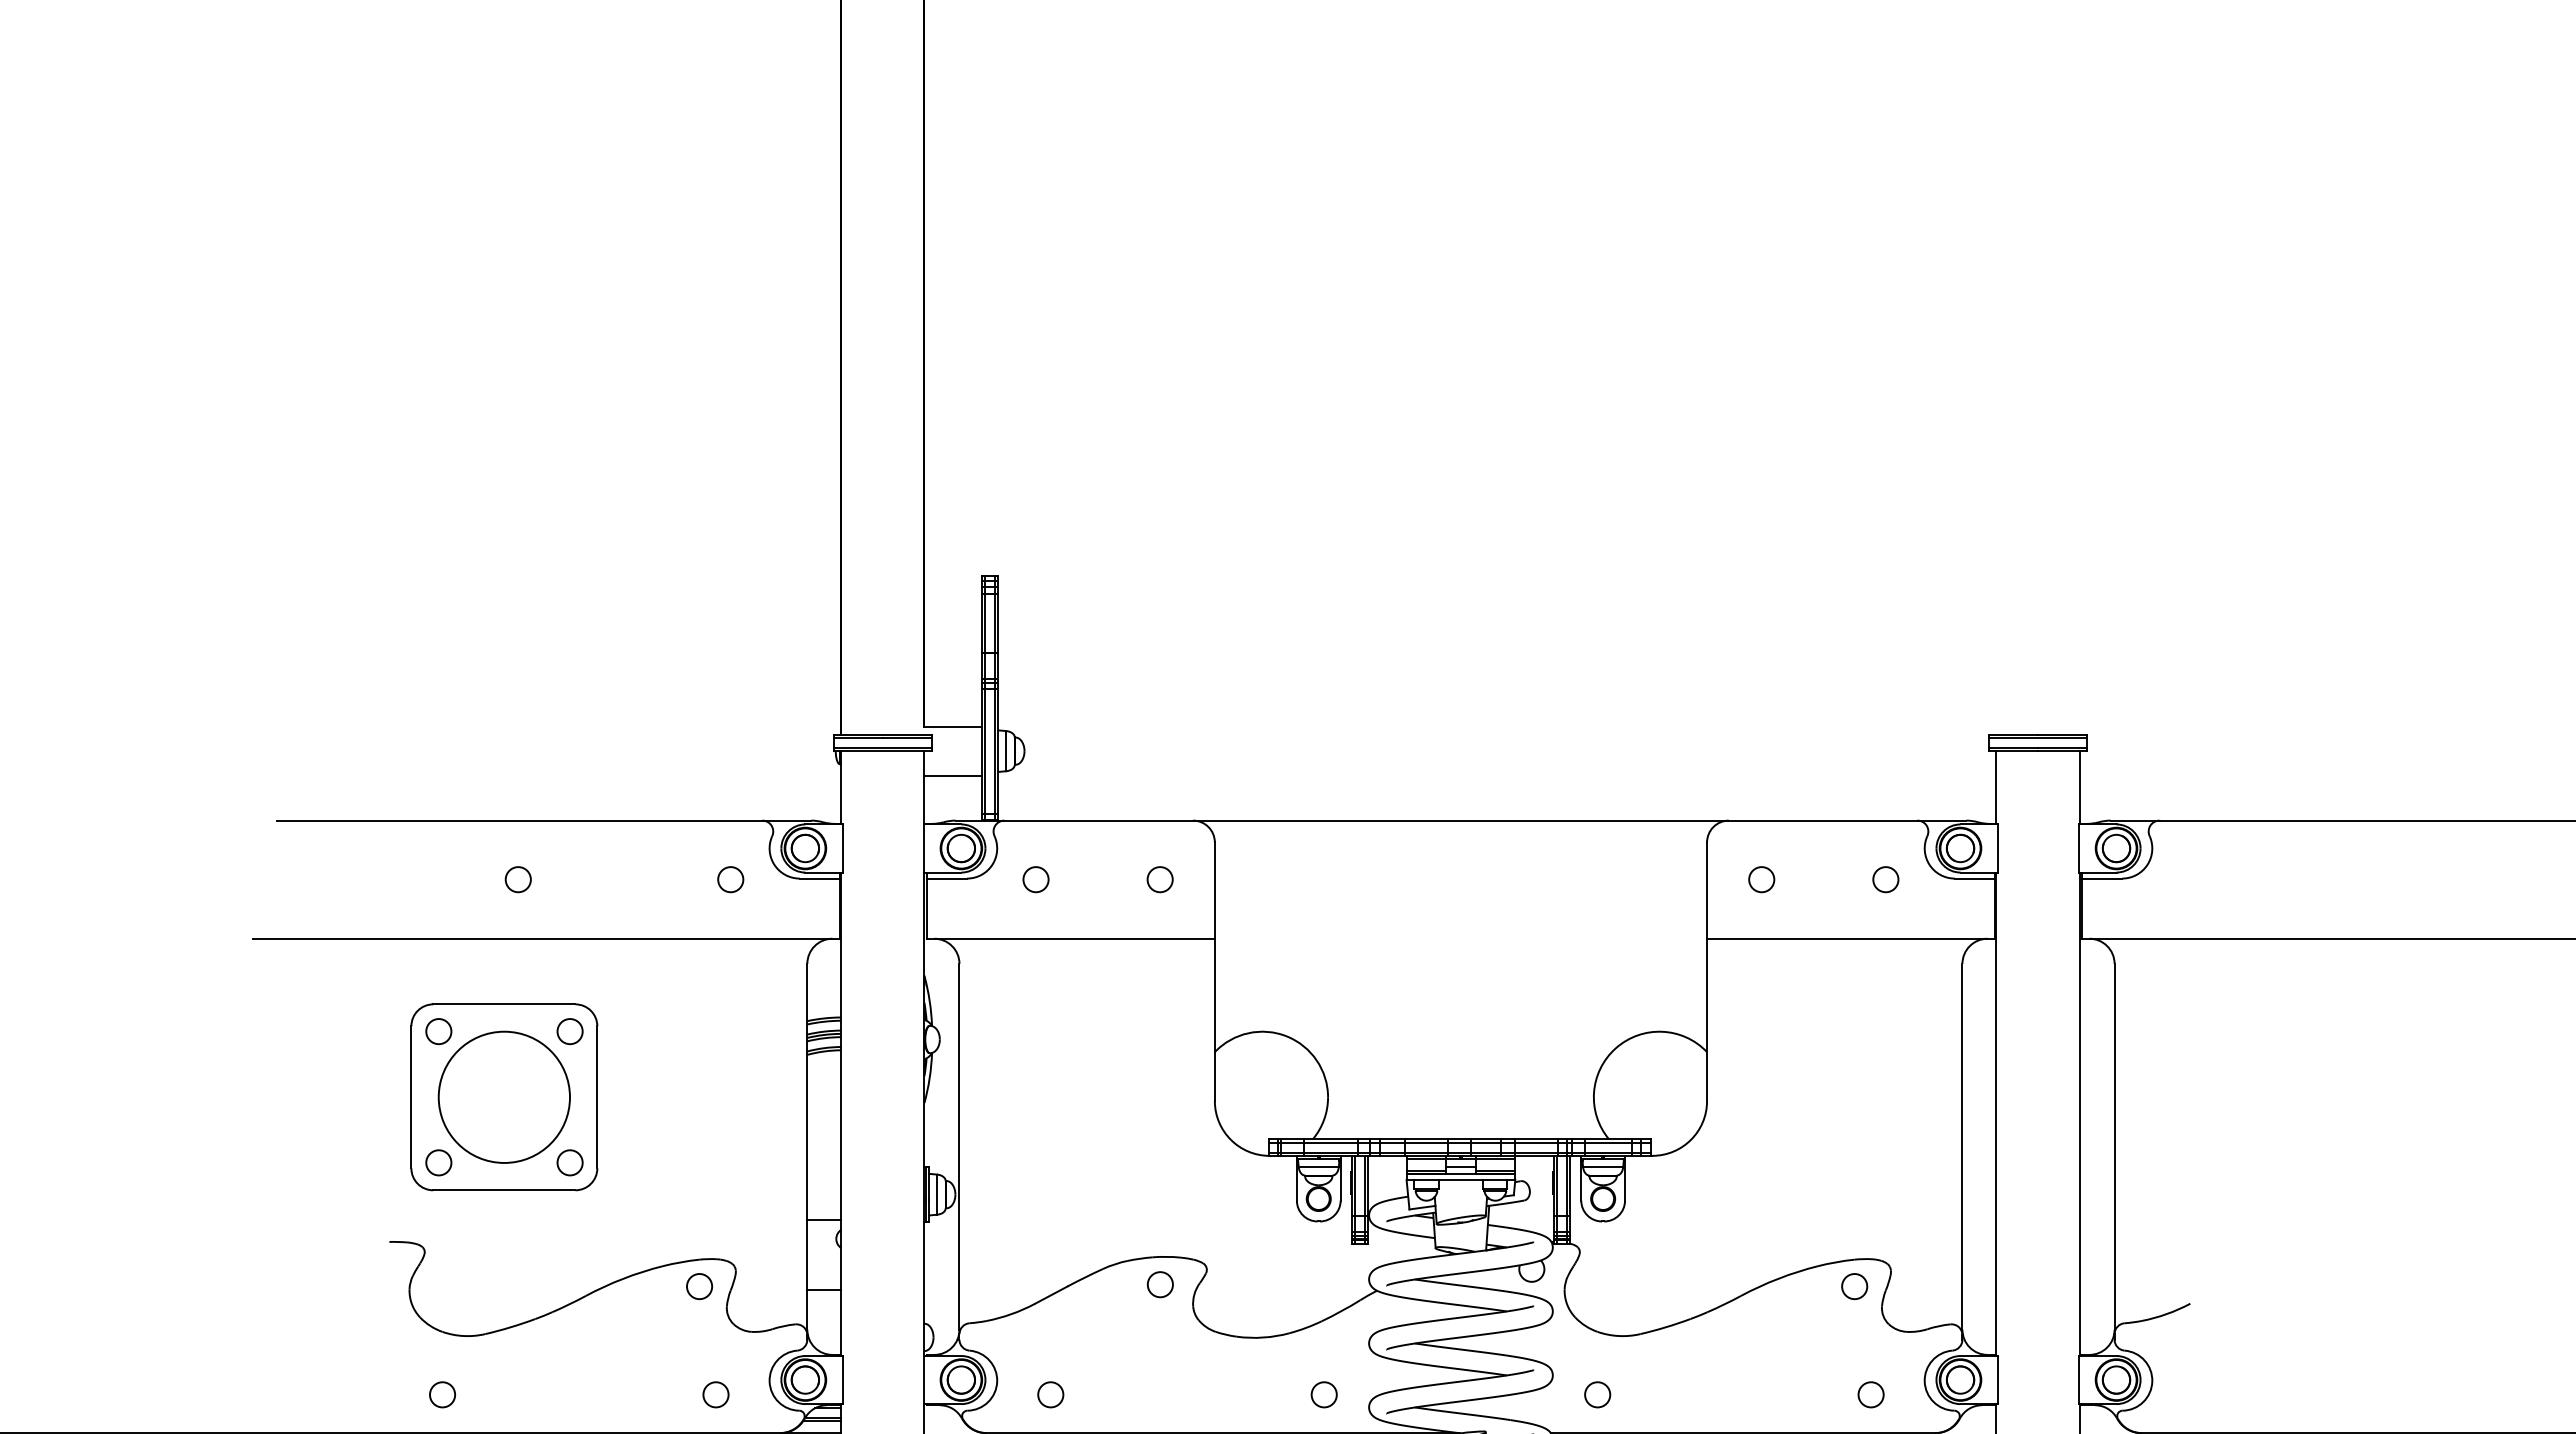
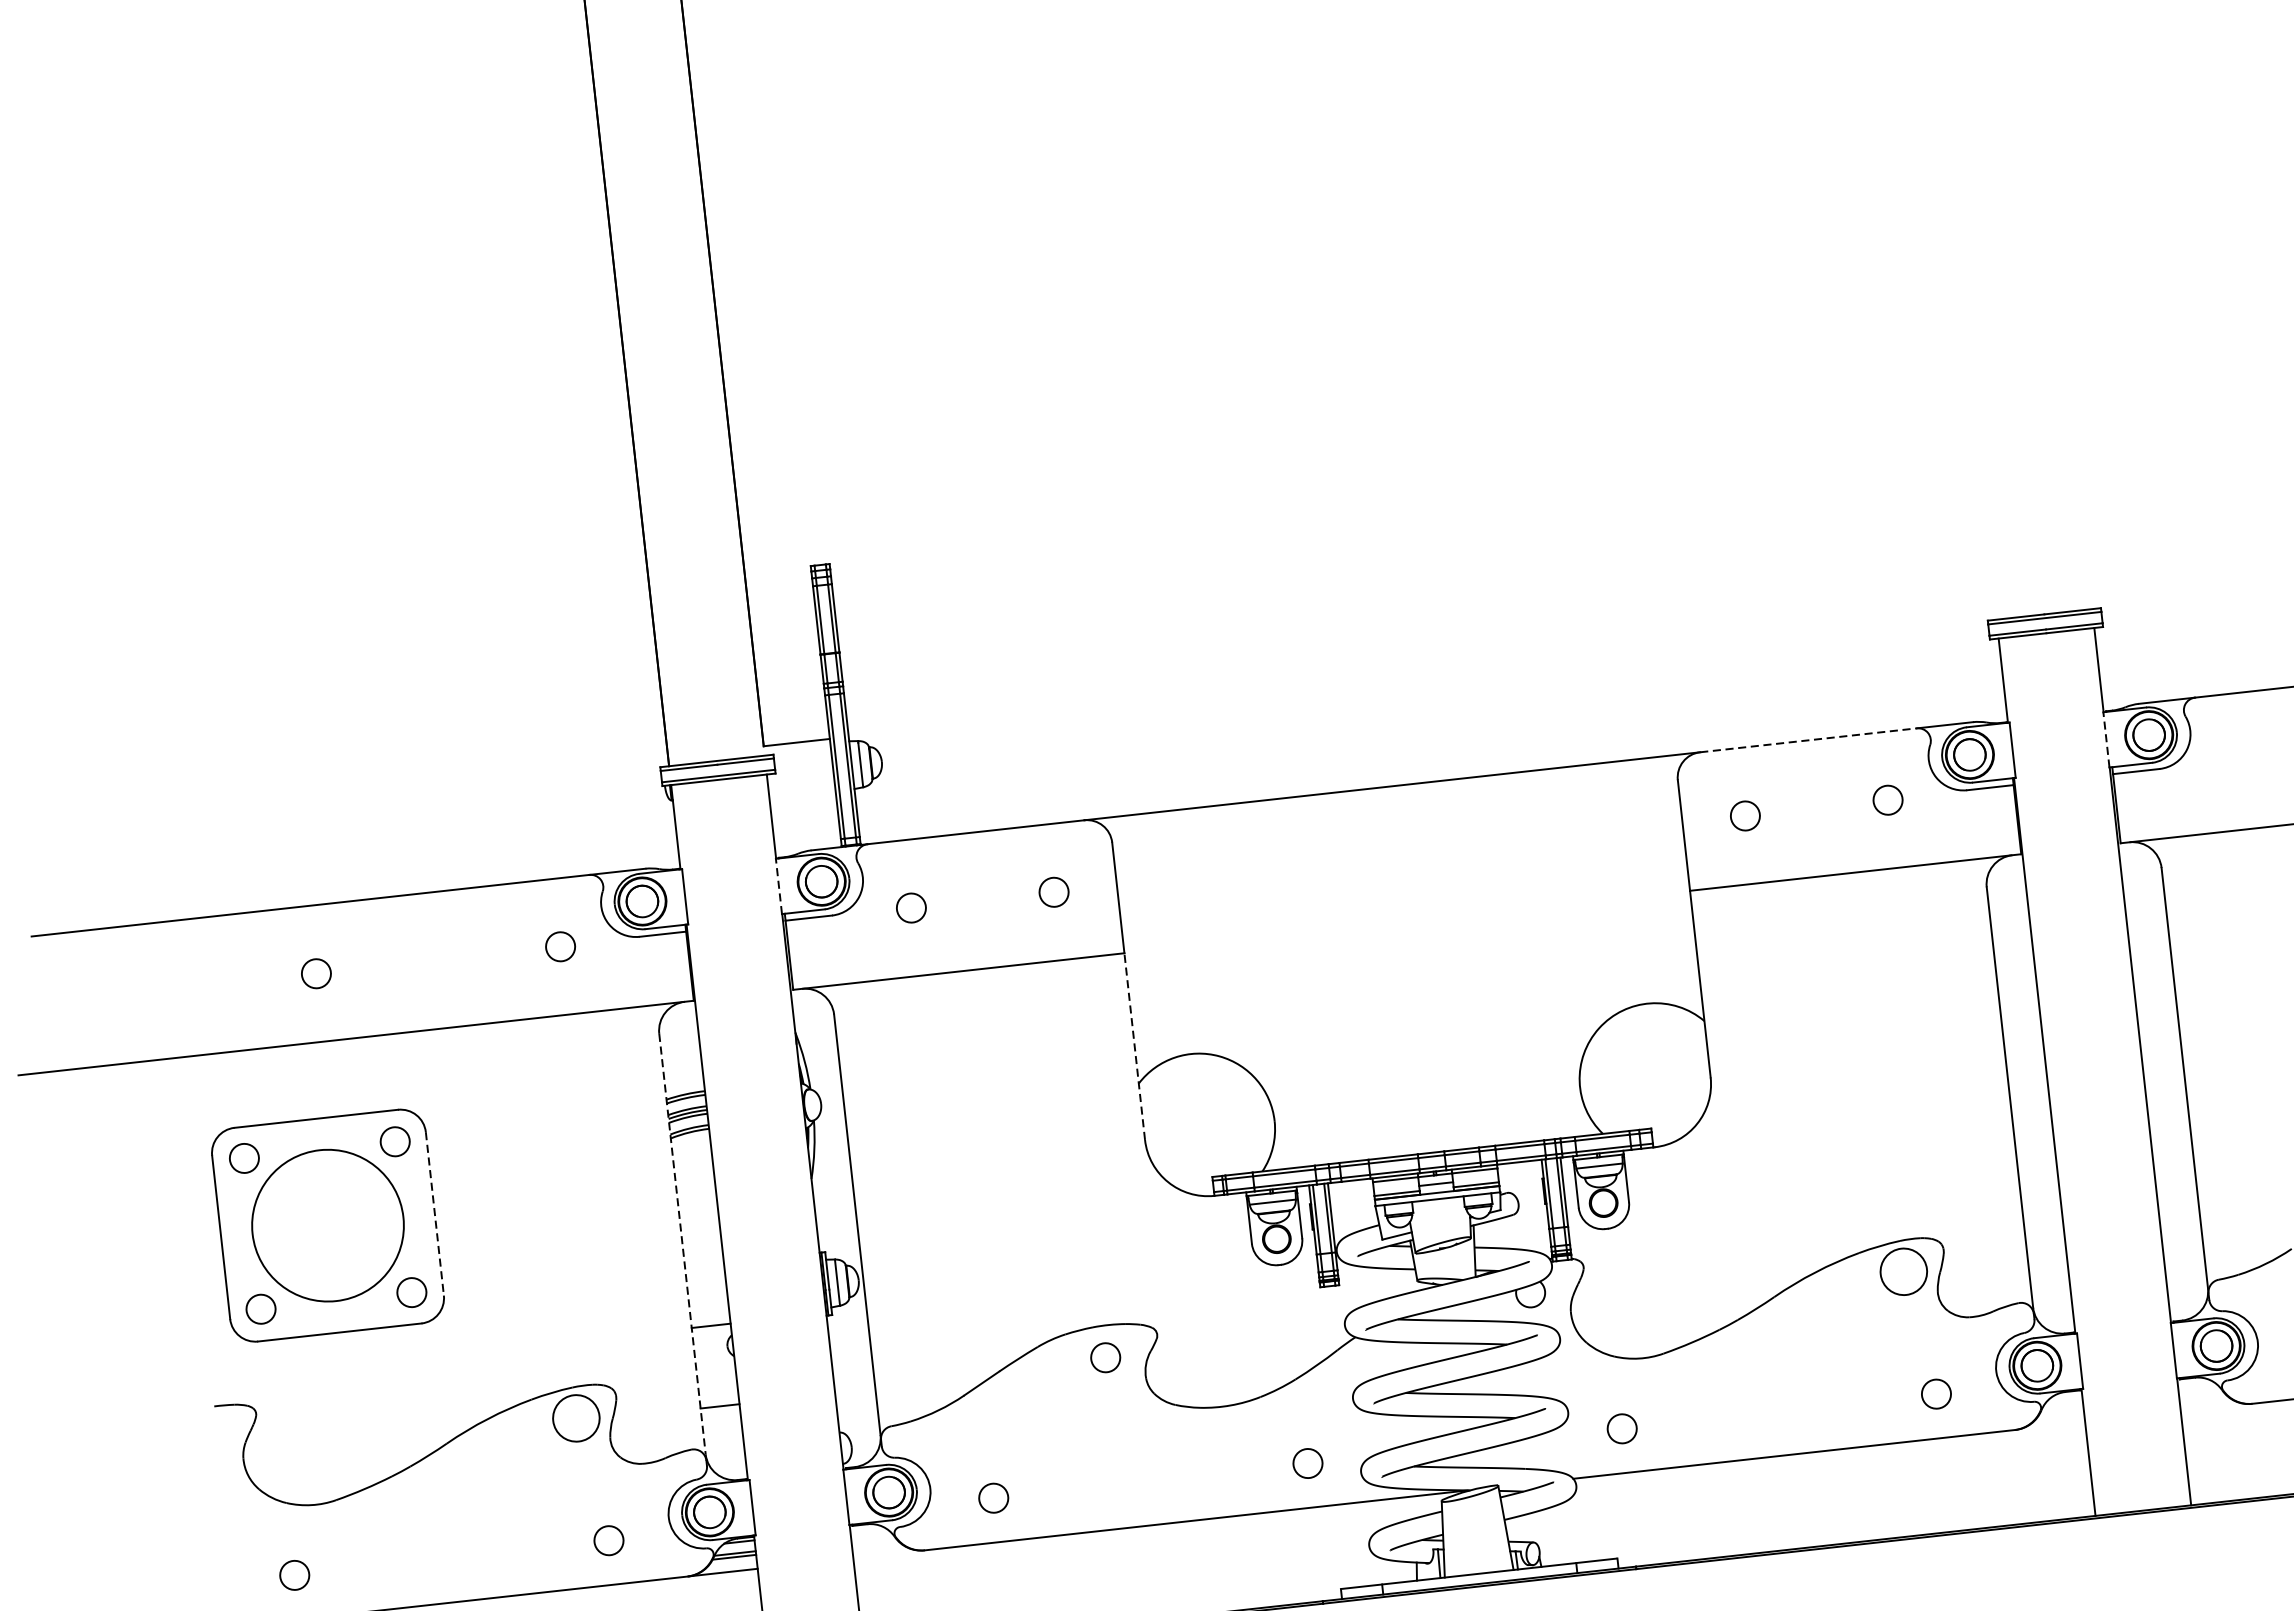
line: (953, 775) -> (803, 798), removed
line: (1823, 820) -> (1808, 740), solid -> dashed
line: (924, 848) -> (779, 886), solid -> dashed
line: (2079, 848) -> (2106, 739), solid -> dashed
line: (1214, 1019) -> (1134, 1046), solid -> dashed
line: (597, 1097) -> (435, 1214), solid -> dashed
line: (807, 1146) -> (682, 1243), solid -> dashed
circle: (699, 1286) -> (576, 1418), size x1.6
circle: (1854, 1286) -> (1903, 1271), size x1.6

